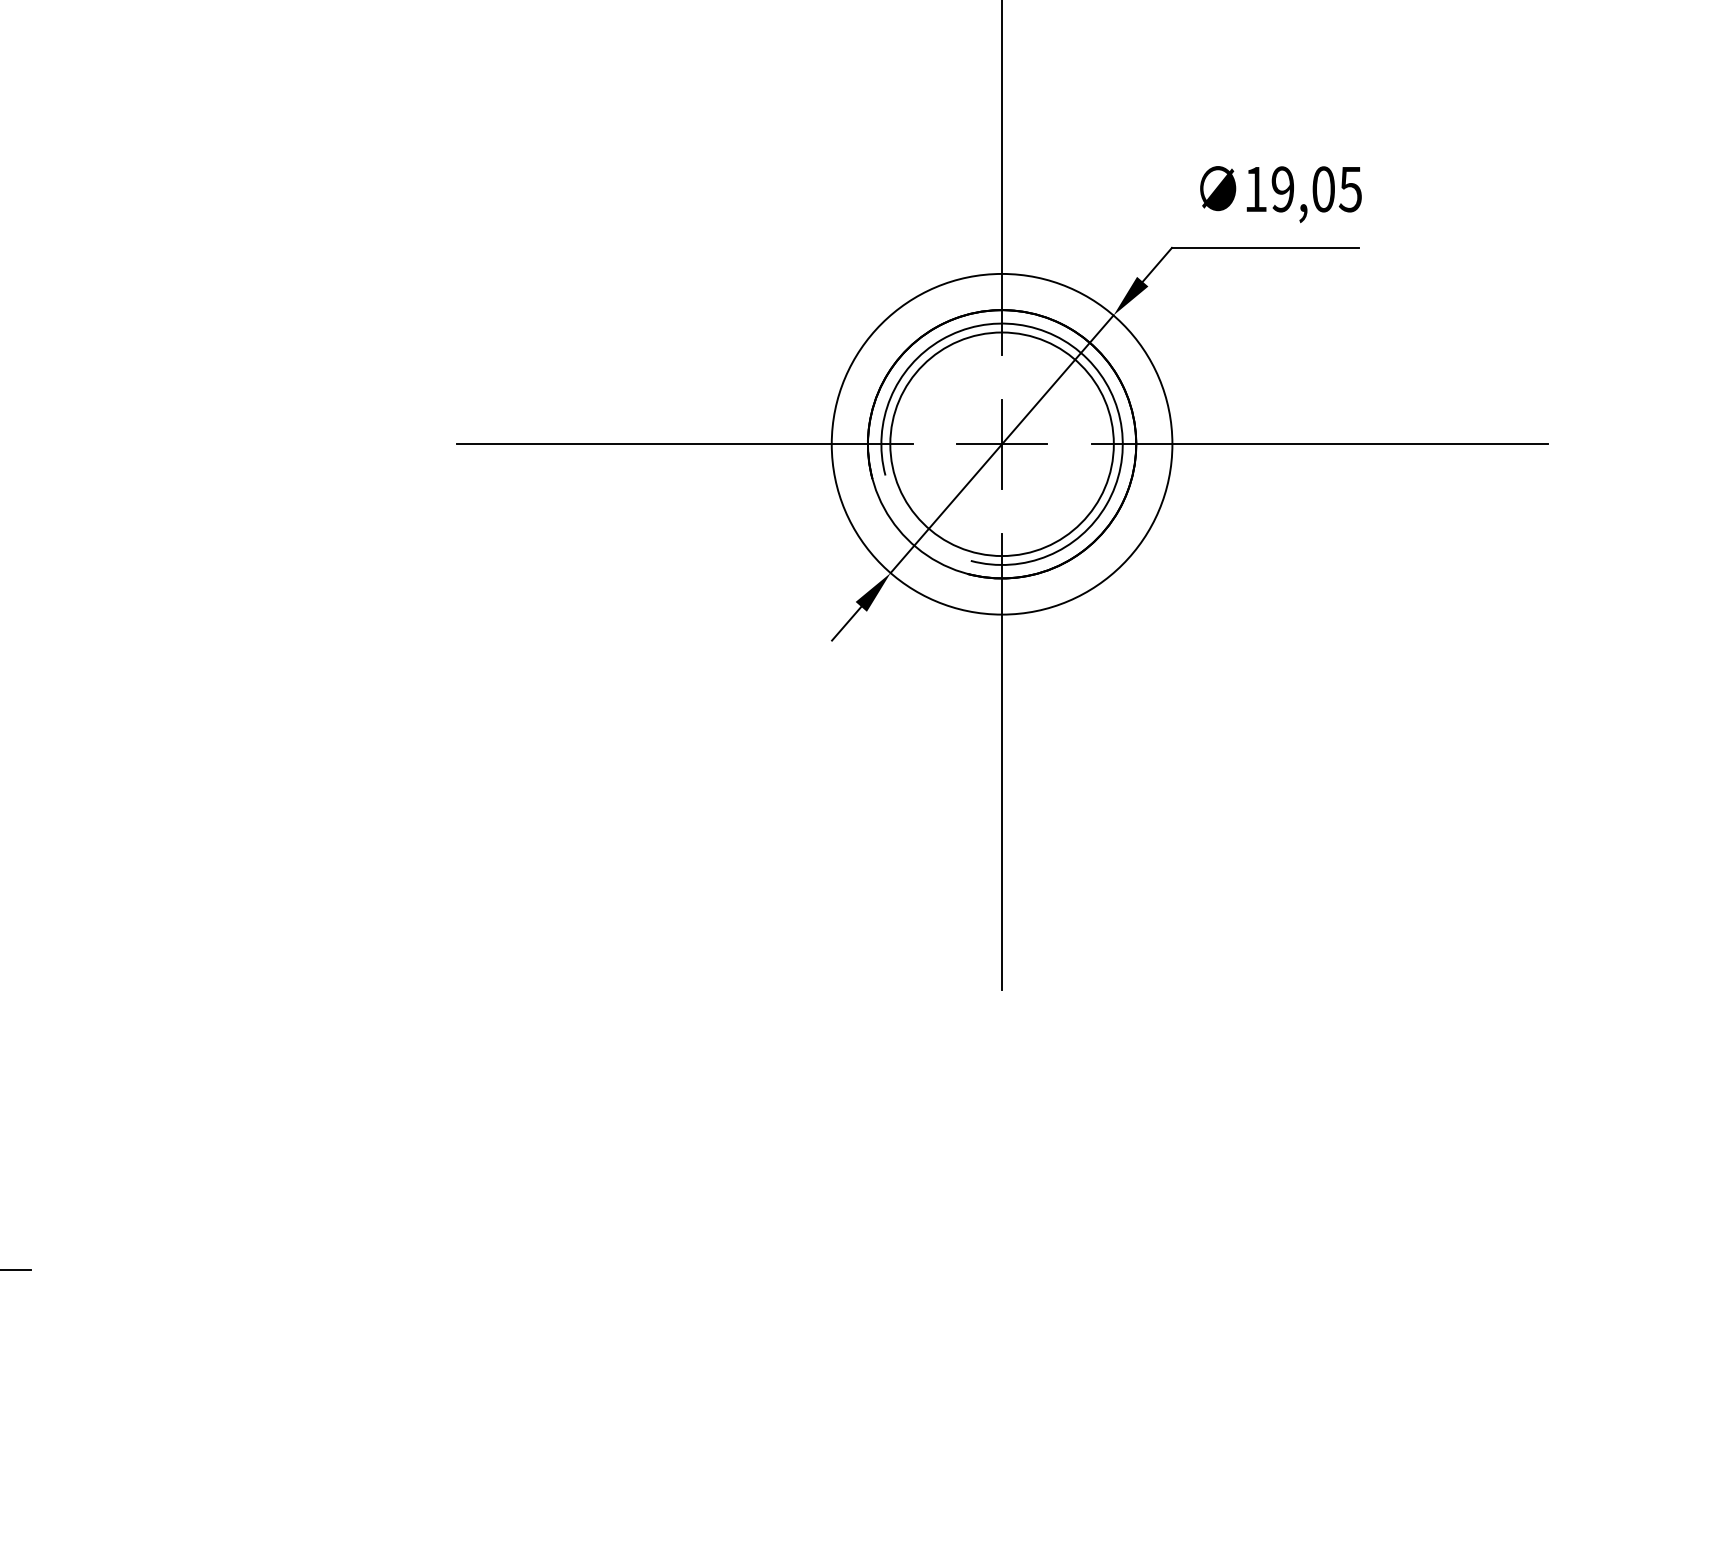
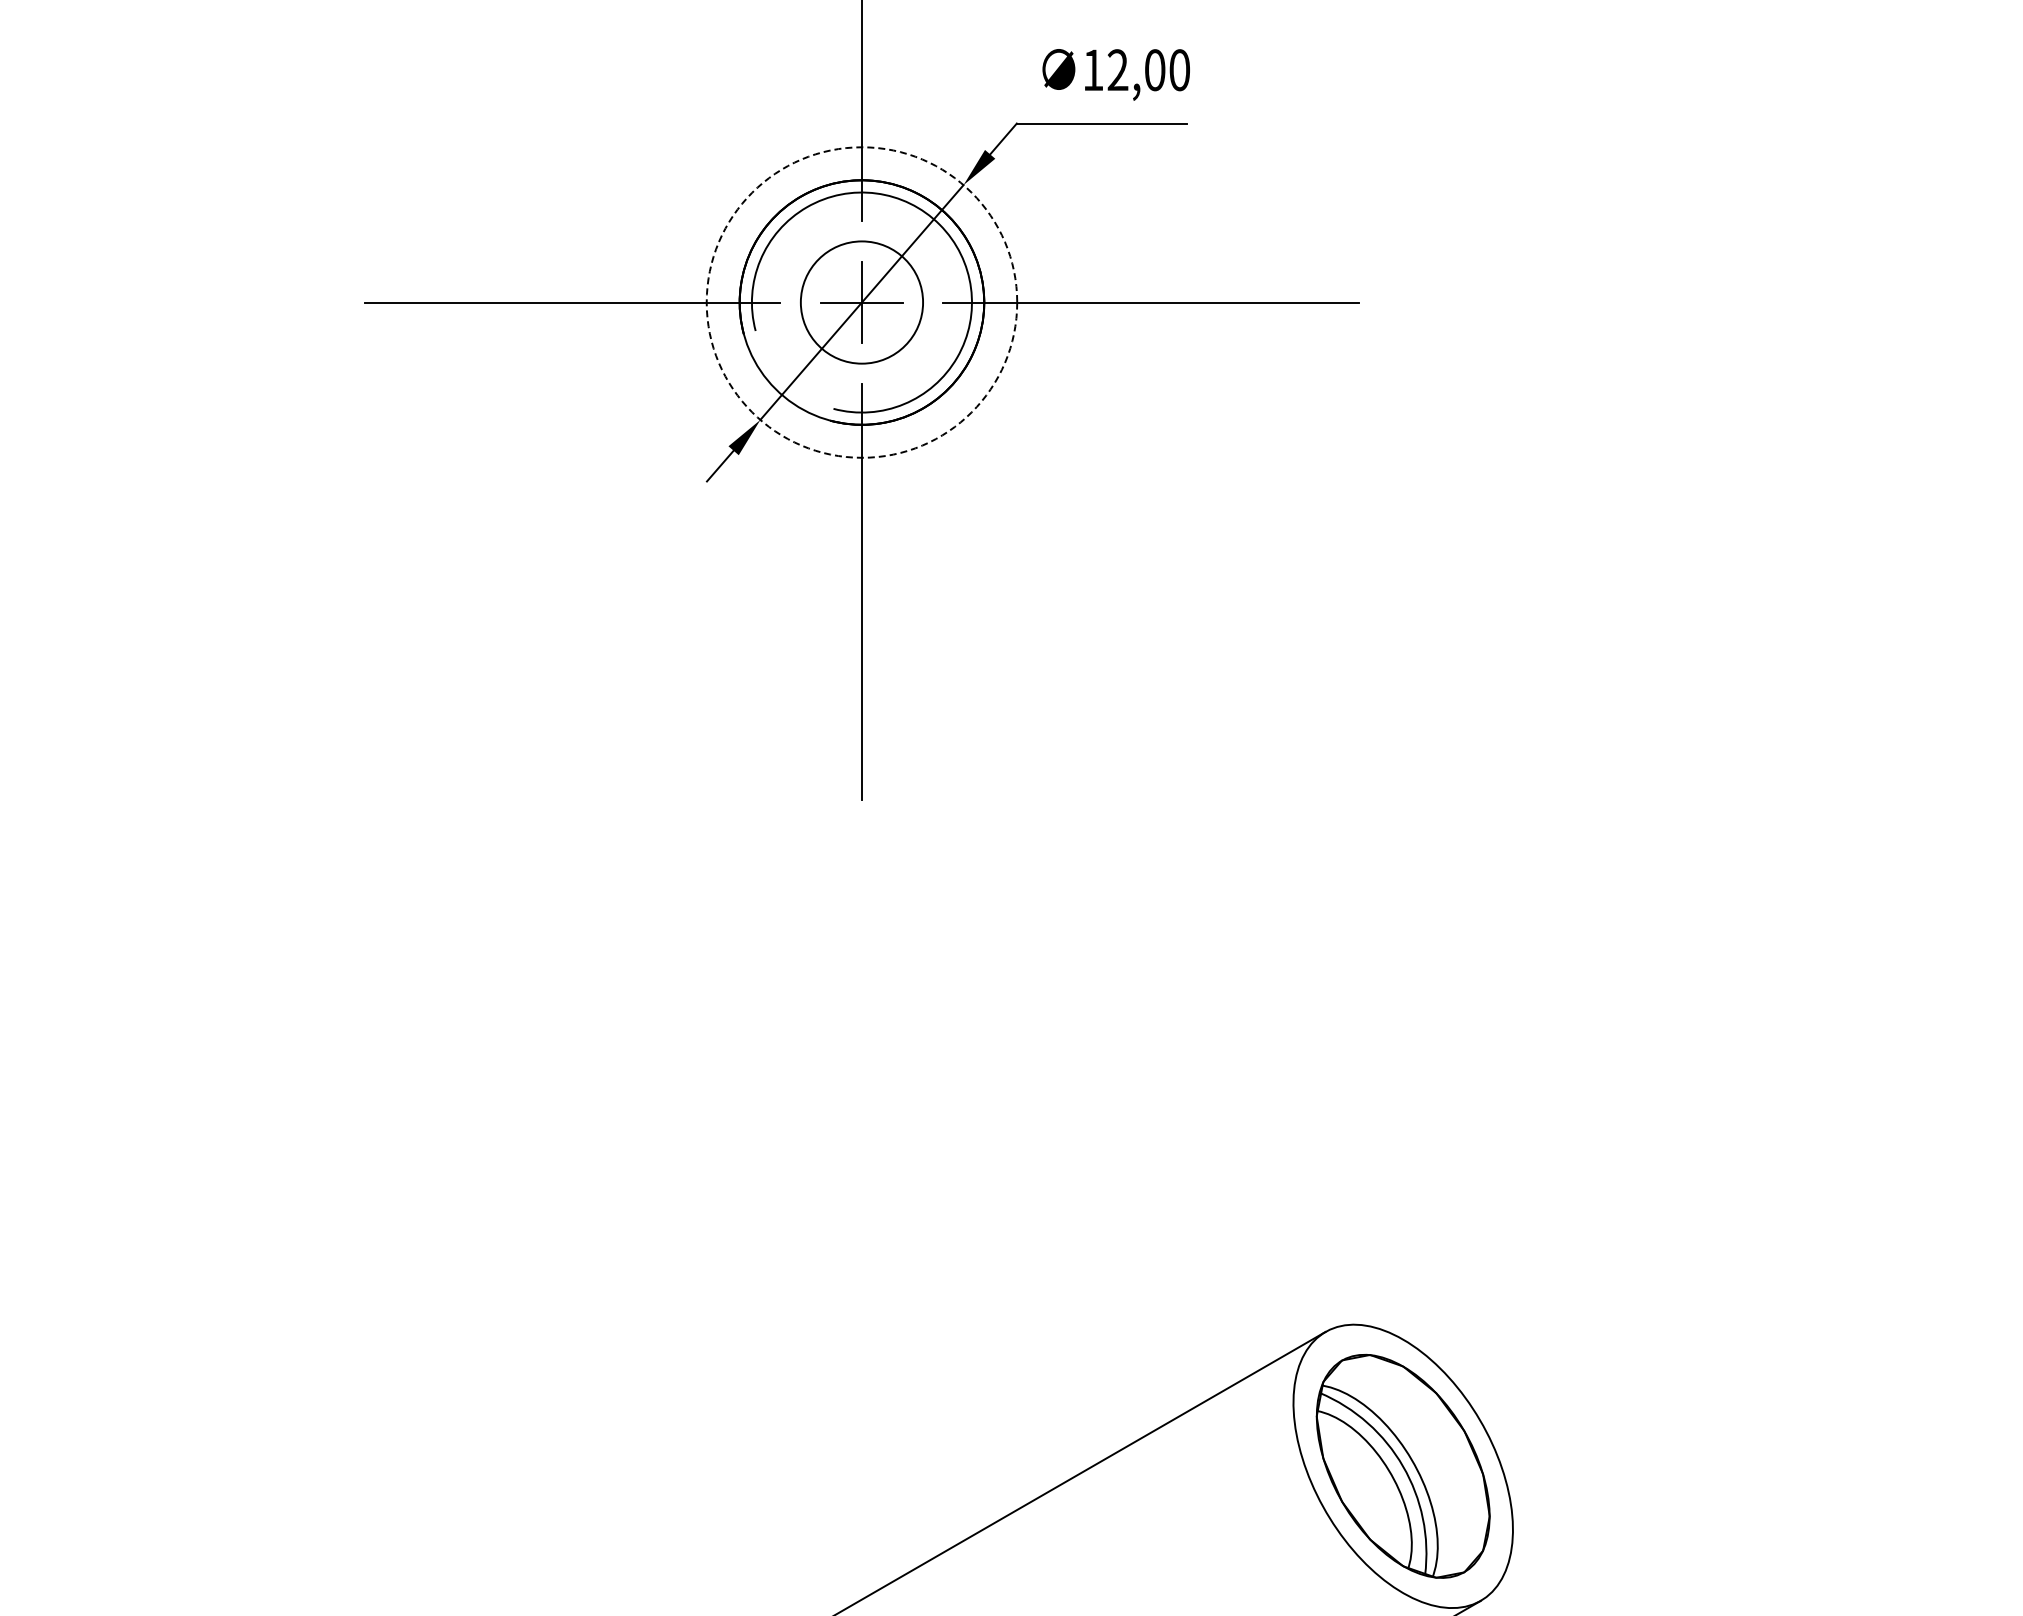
text: (1316, 189) -> (1148, 70), 19,05 -> 12,00
circle: (1001, 444) -> (861, 302), size x0.6
circle: (1001, 444) -> (861, 302), solid -> dashed

